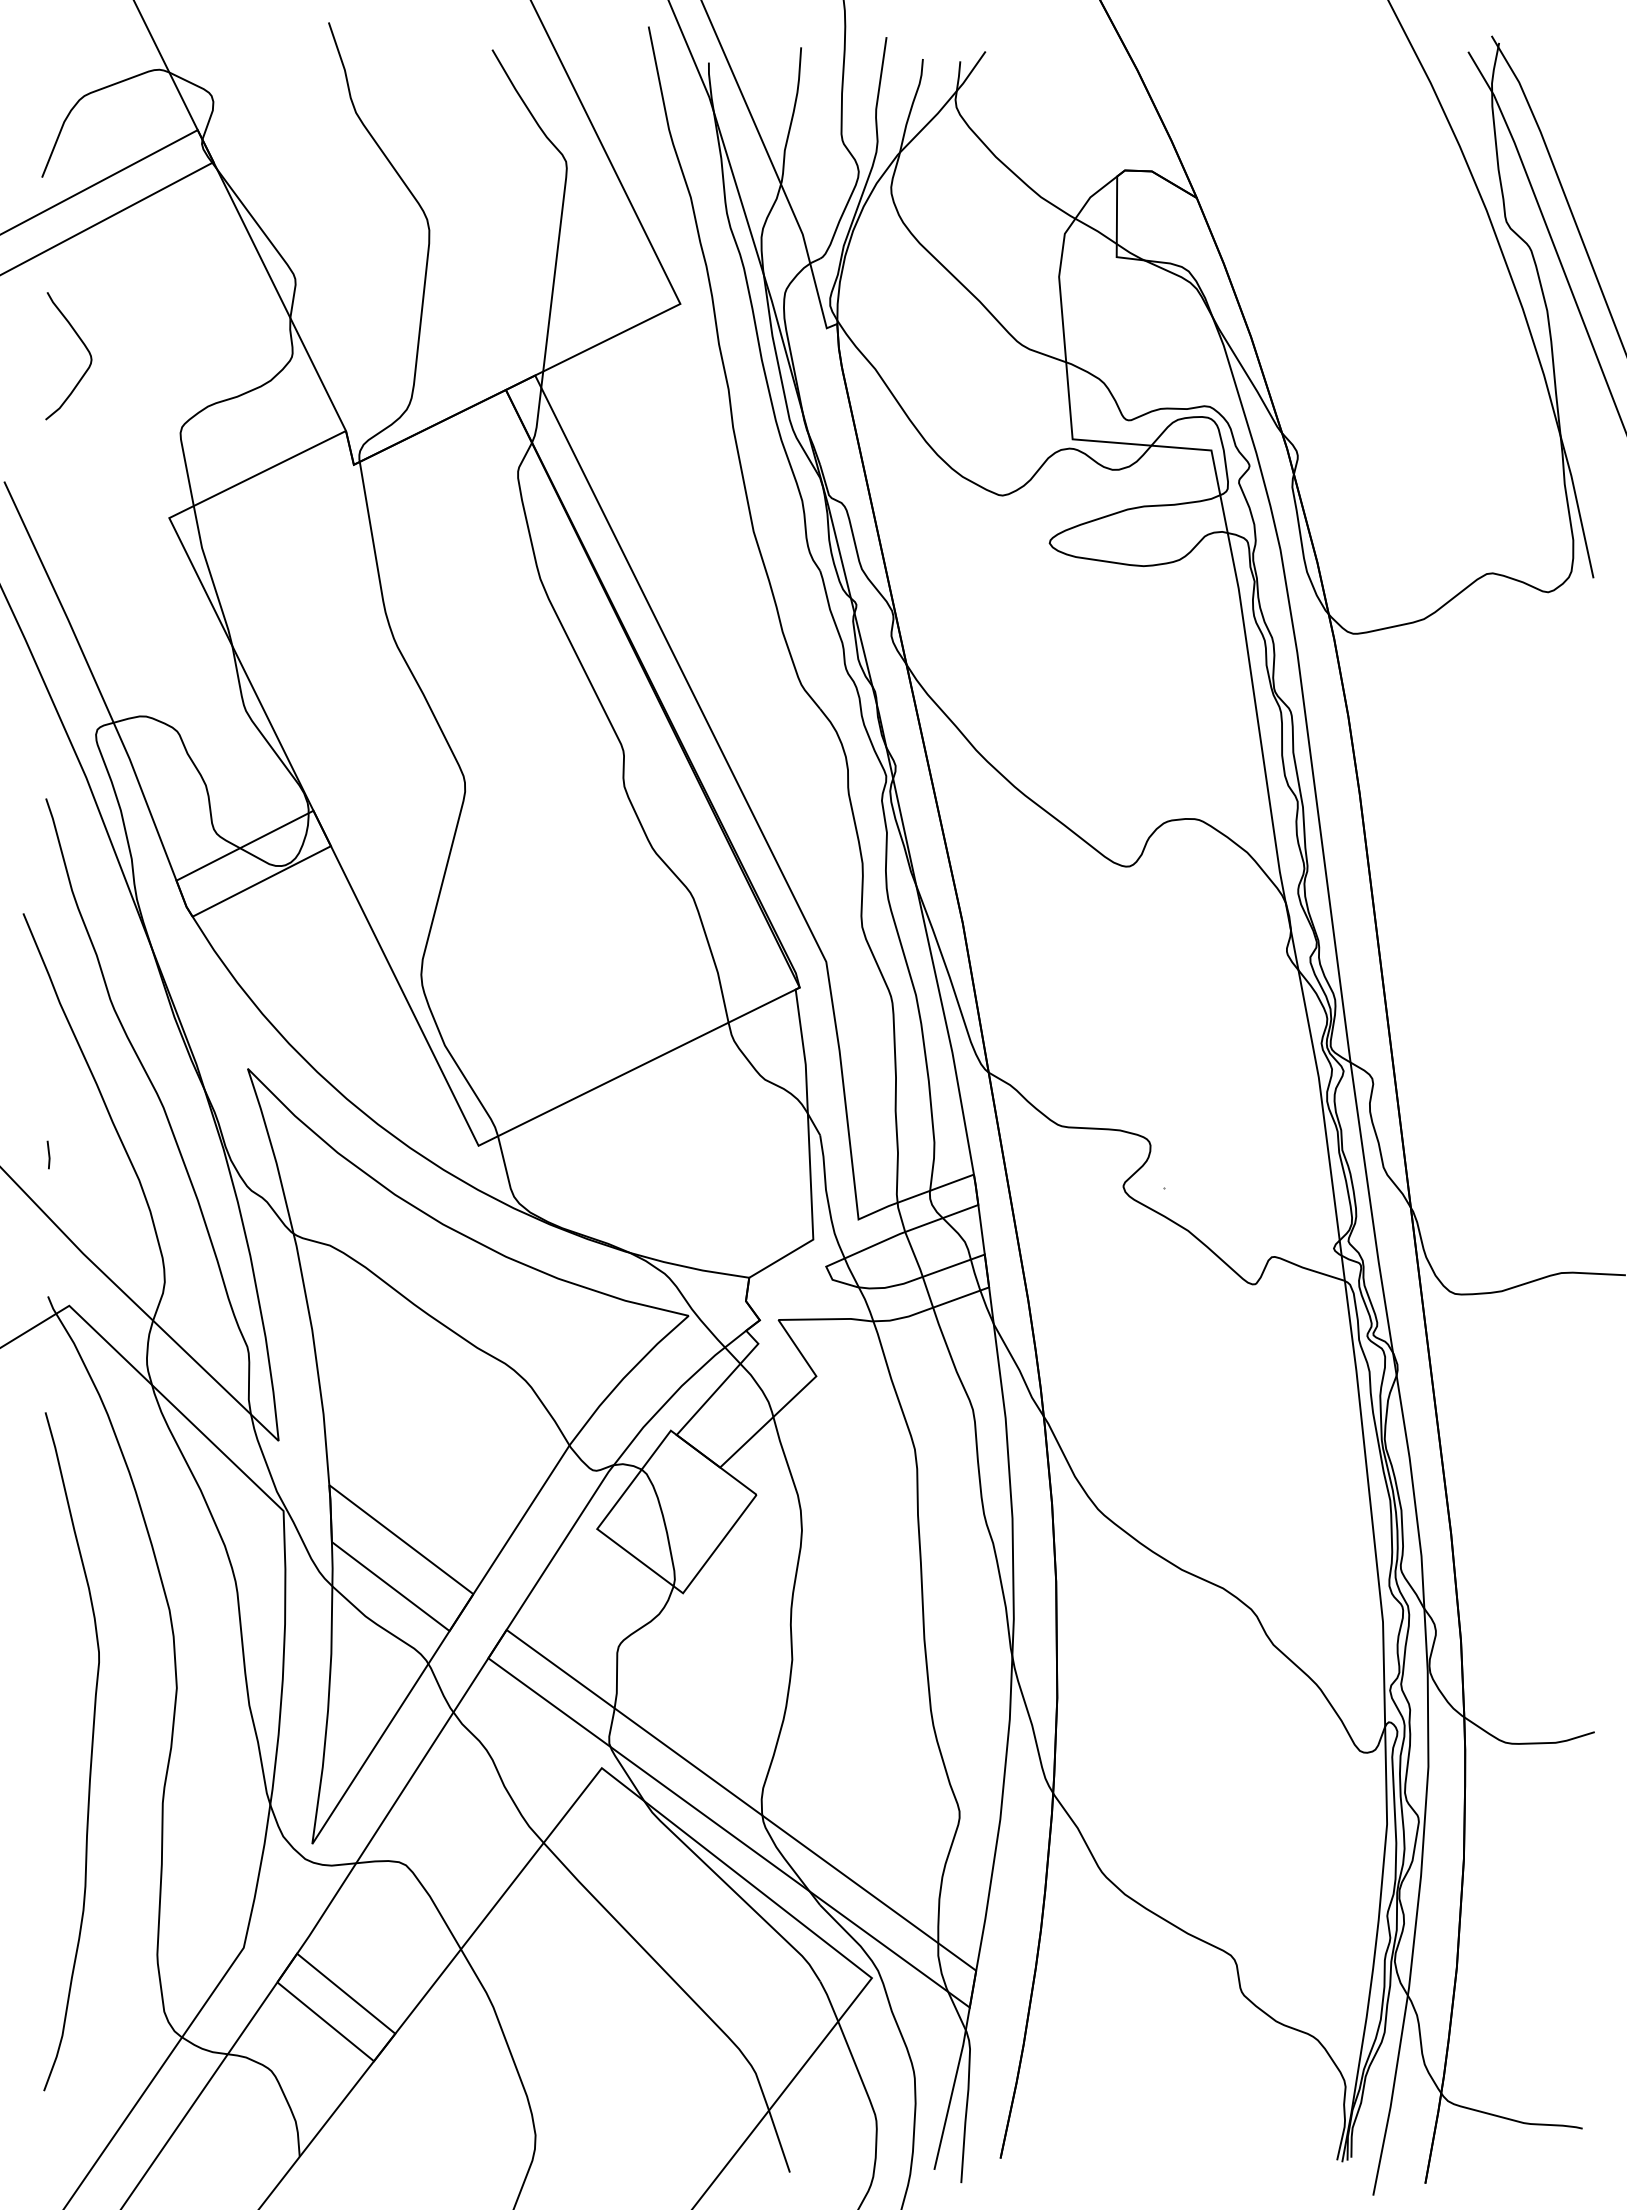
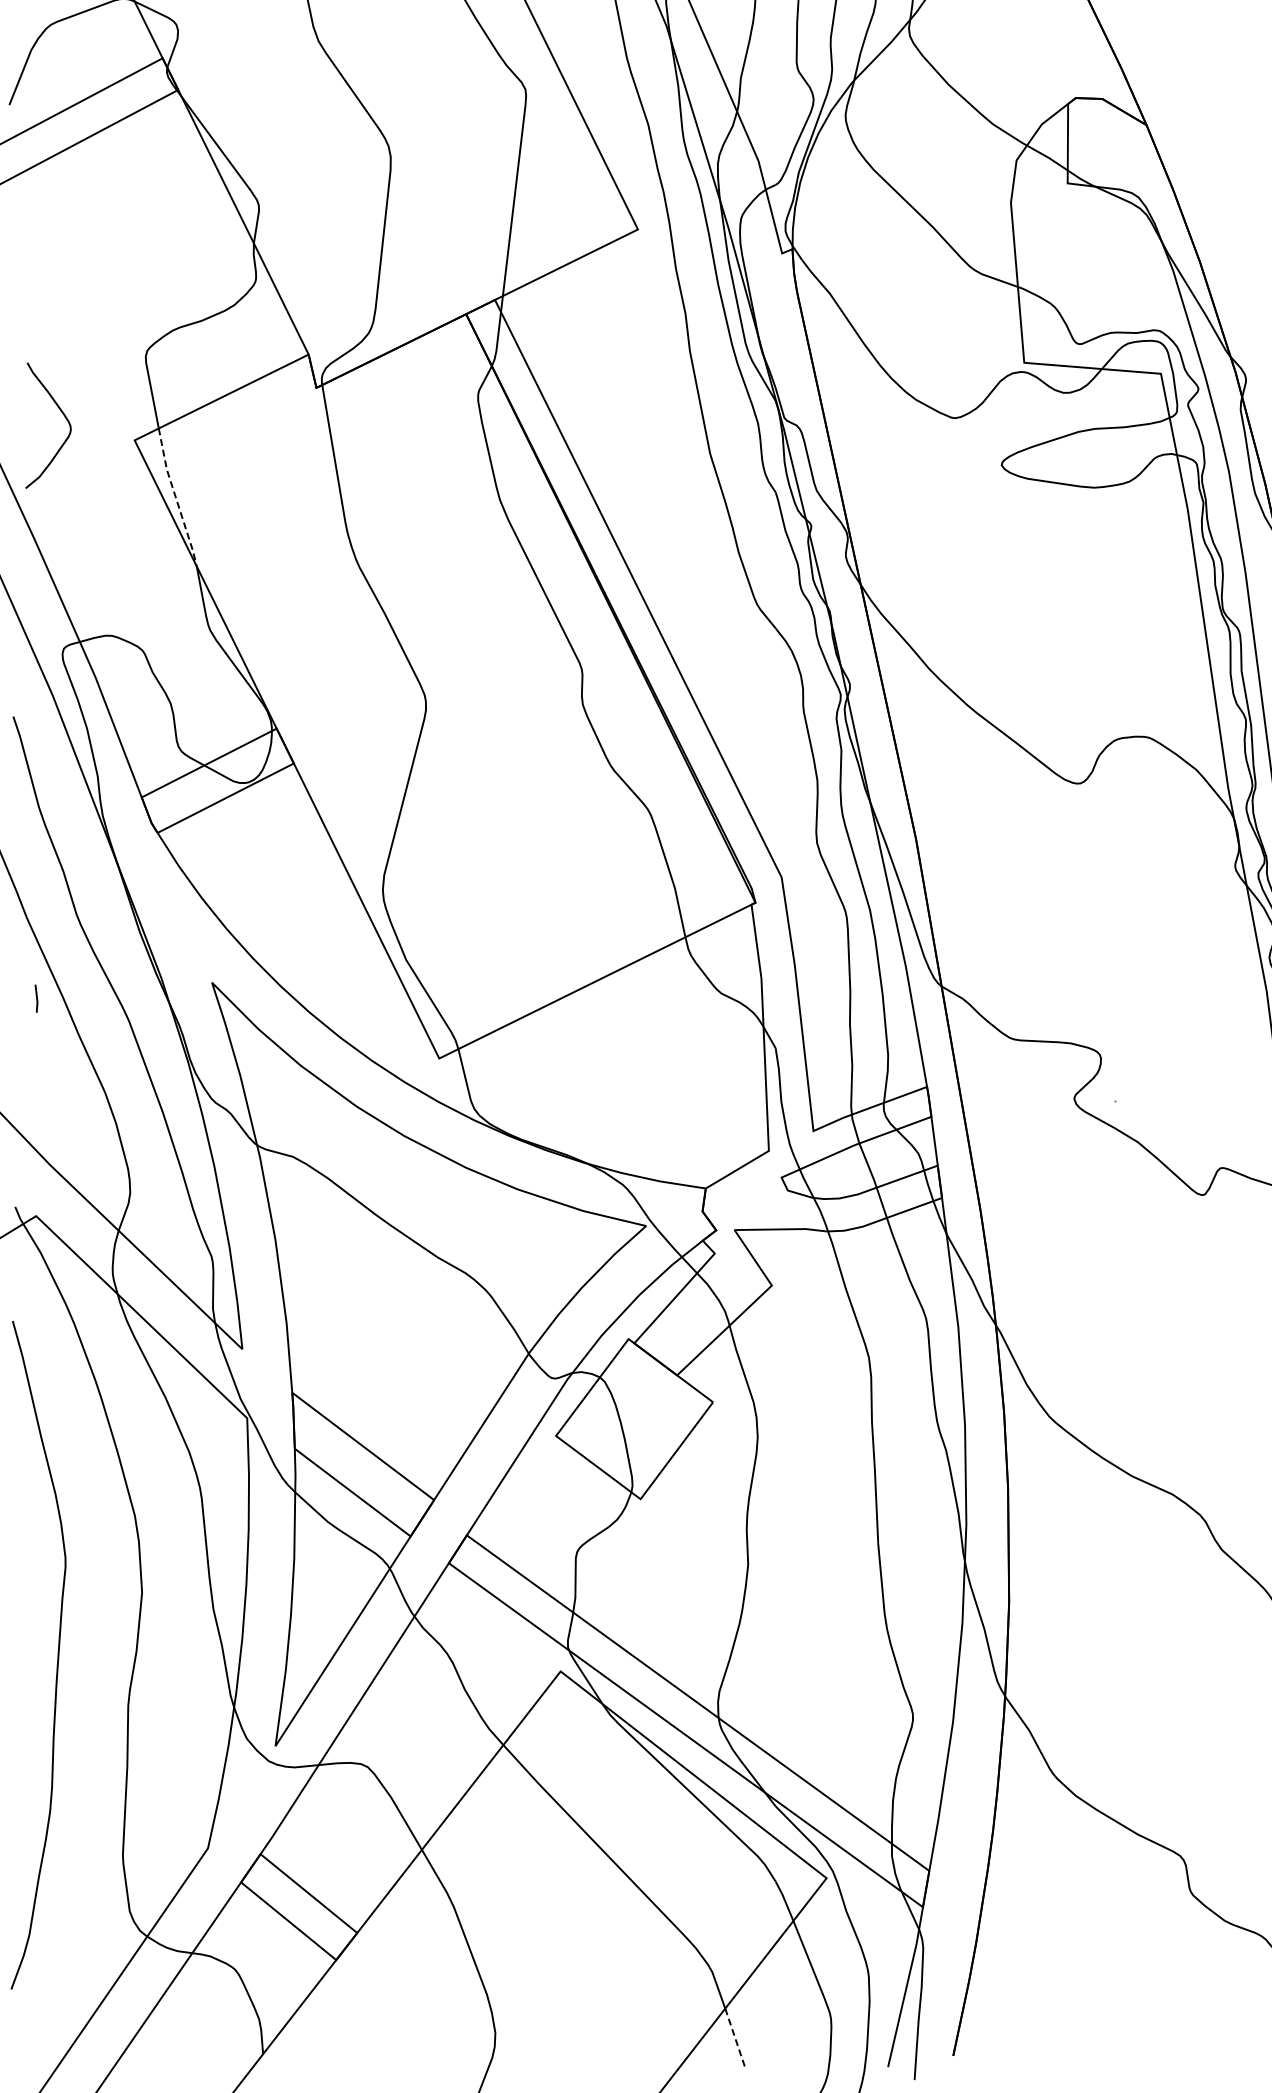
curve: (85, 348) -> (64, 418), moved
line: (211, 577) -> (176, 498), solid -> dashed
line: (48, 1154) -> (36, 998), moved
line: (779, 2141) -> (735, 2039), solid -> dashed

